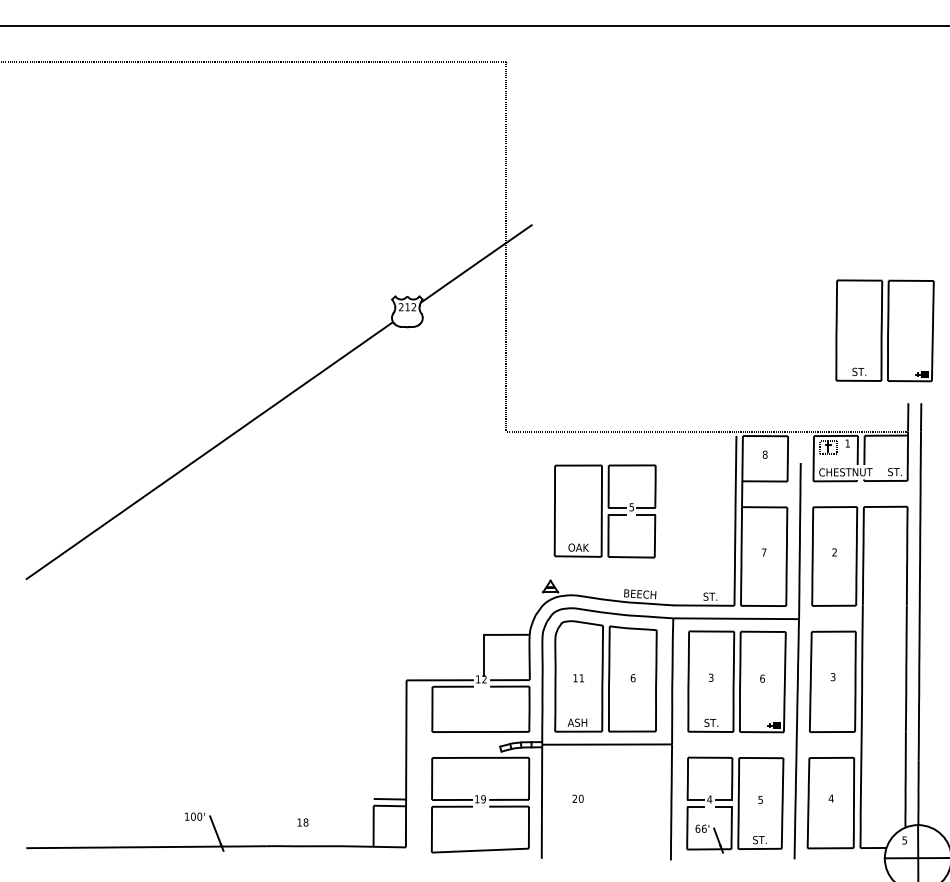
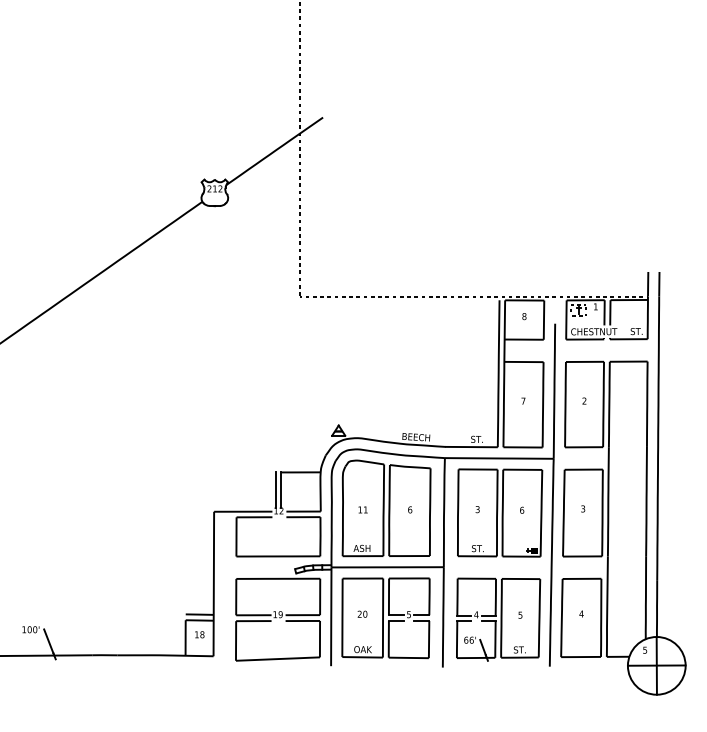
part: (884, 330) -> (627, 209), removed
part: (604, 511) -> (385, 618), moved
line: (477, 655) -> (275, 490), added
text: (302, 822) -> (199, 634), moved

